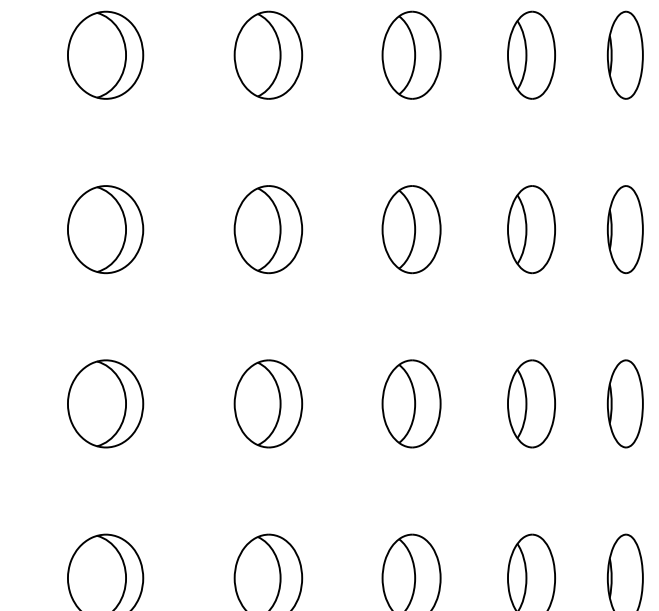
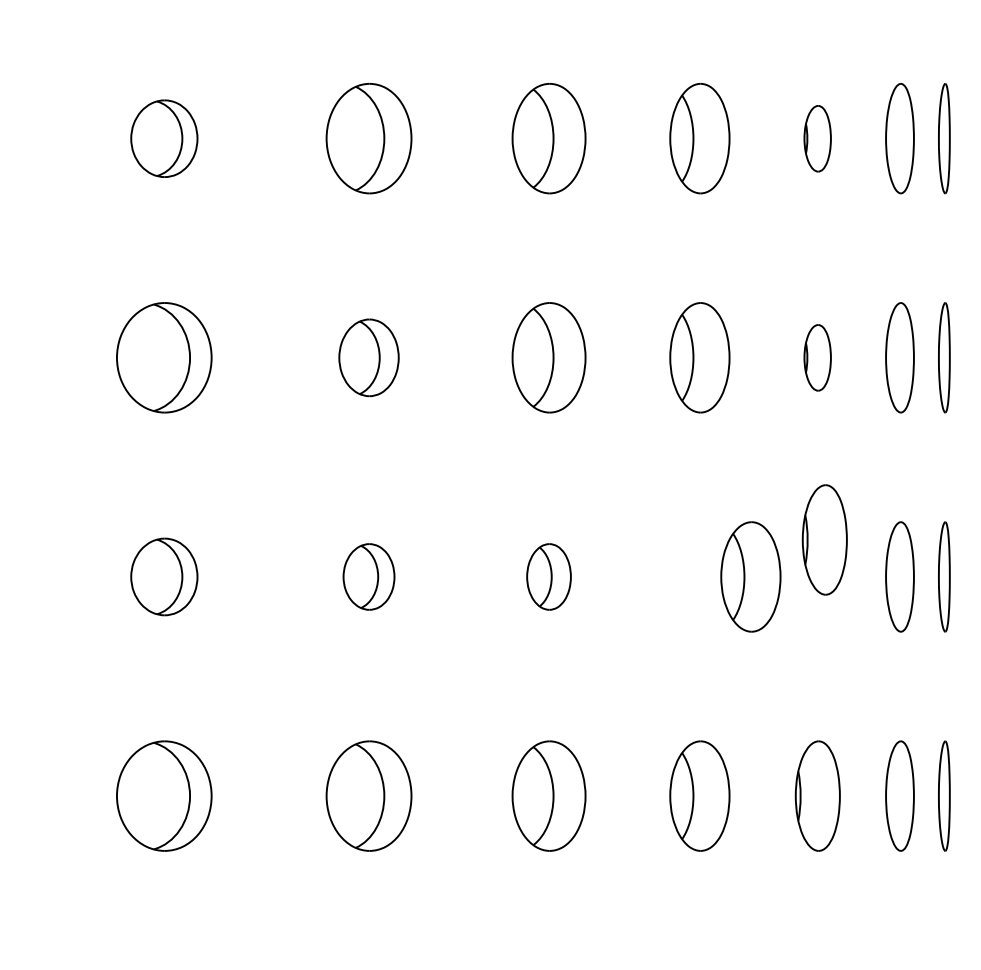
part: (105, 55) -> (164, 138), size x0.7
part: (625, 55) -> (817, 138), size x0.6
part: (267, 229) -> (368, 357), size x0.7
part: (625, 229) -> (817, 357), size x0.6
part: (105, 403) -> (164, 576), size x0.7
part: (267, 403) -> (368, 576), size x0.6
part: (411, 403) -> (548, 576), size x0.6
part: (531, 403) -> (750, 576), moved
part: (625, 403) -> (824, 539), moved

